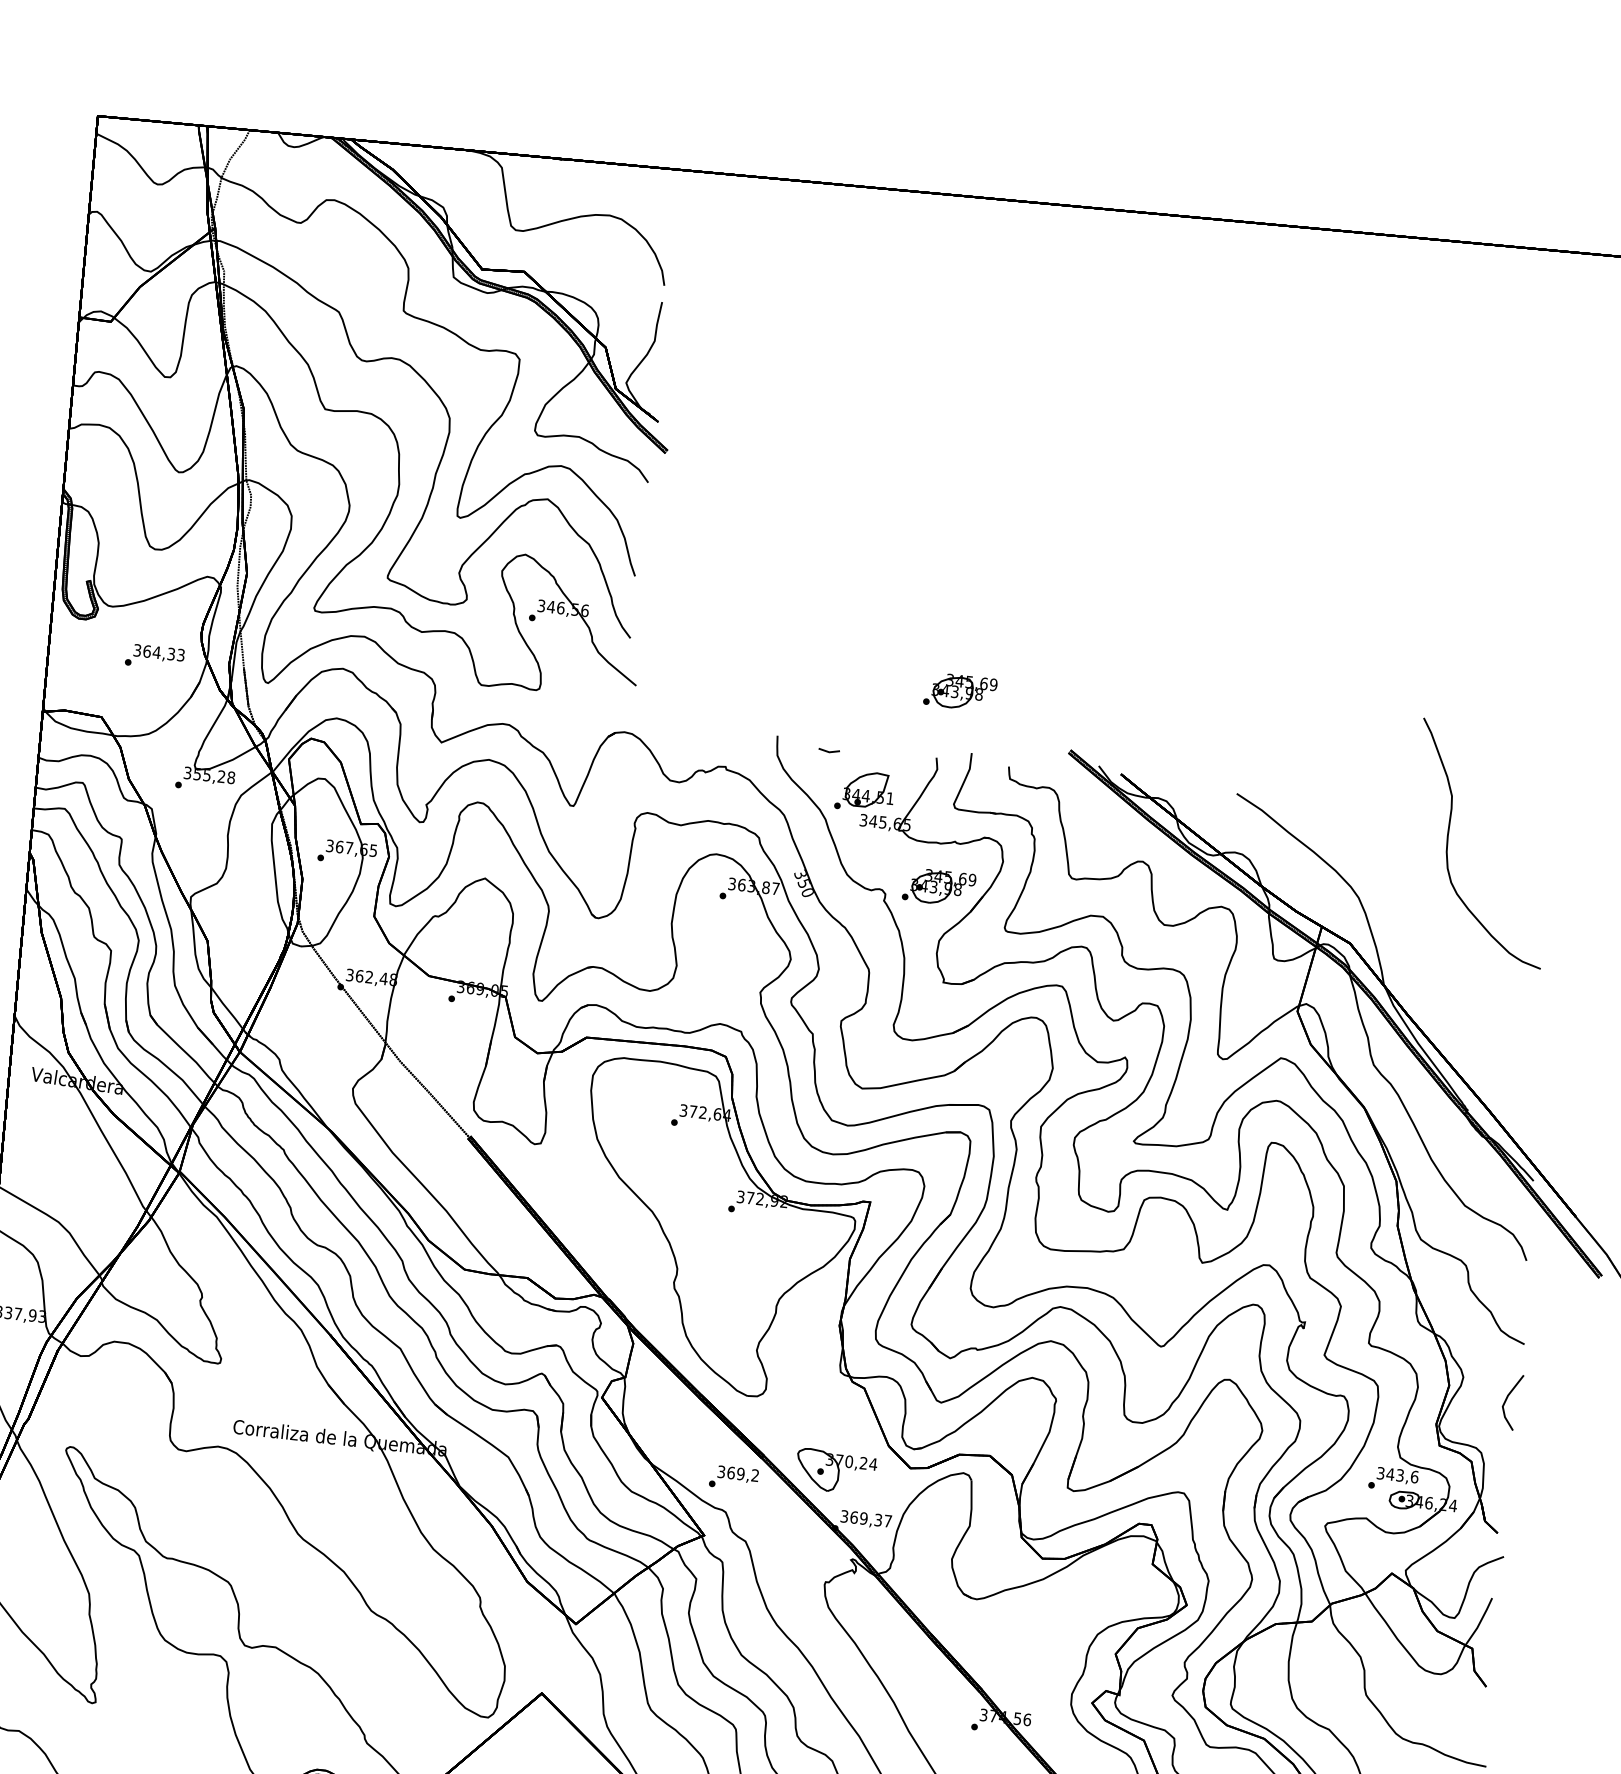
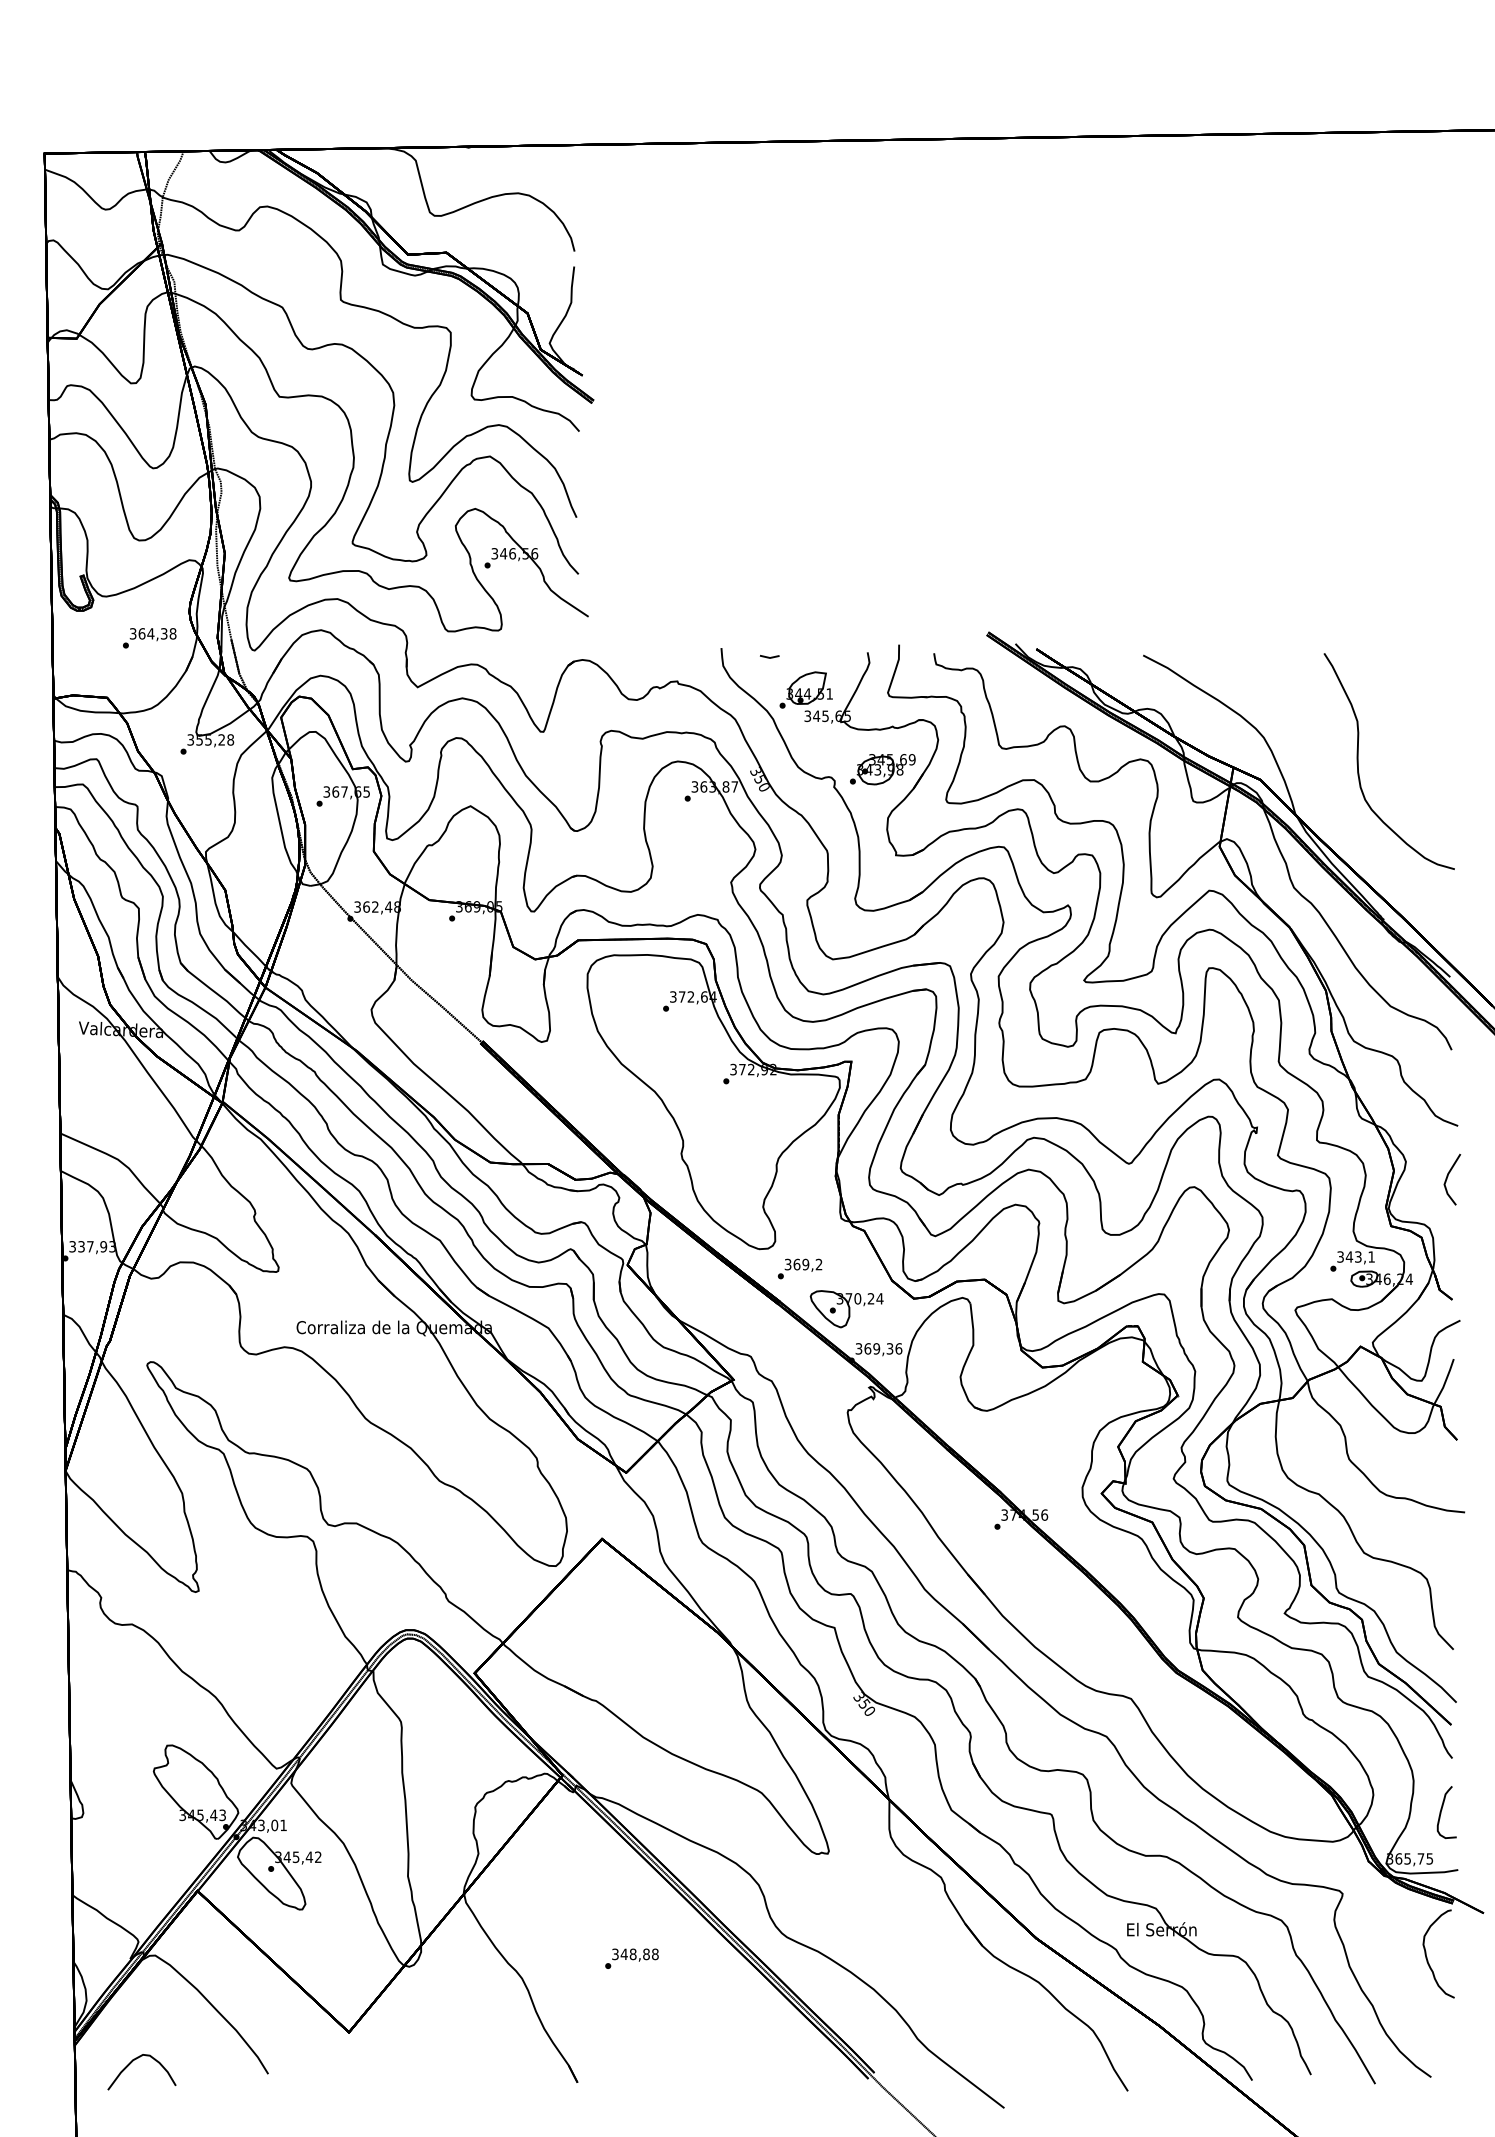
text: (180, 654) -> (172, 633), 364,33 -> 364,38
part: (960, 692) -> (882, 590), removed
curve: (1448, 839) -> (1358, 761), moved
text: (1414, 1476) -> (1371, 1256), 343,6 -> 343,1
text: (733, 1477) -> (799, 1268), moved
text: (887, 1520) -> (898, 1348), 369,37 -> 369,36

